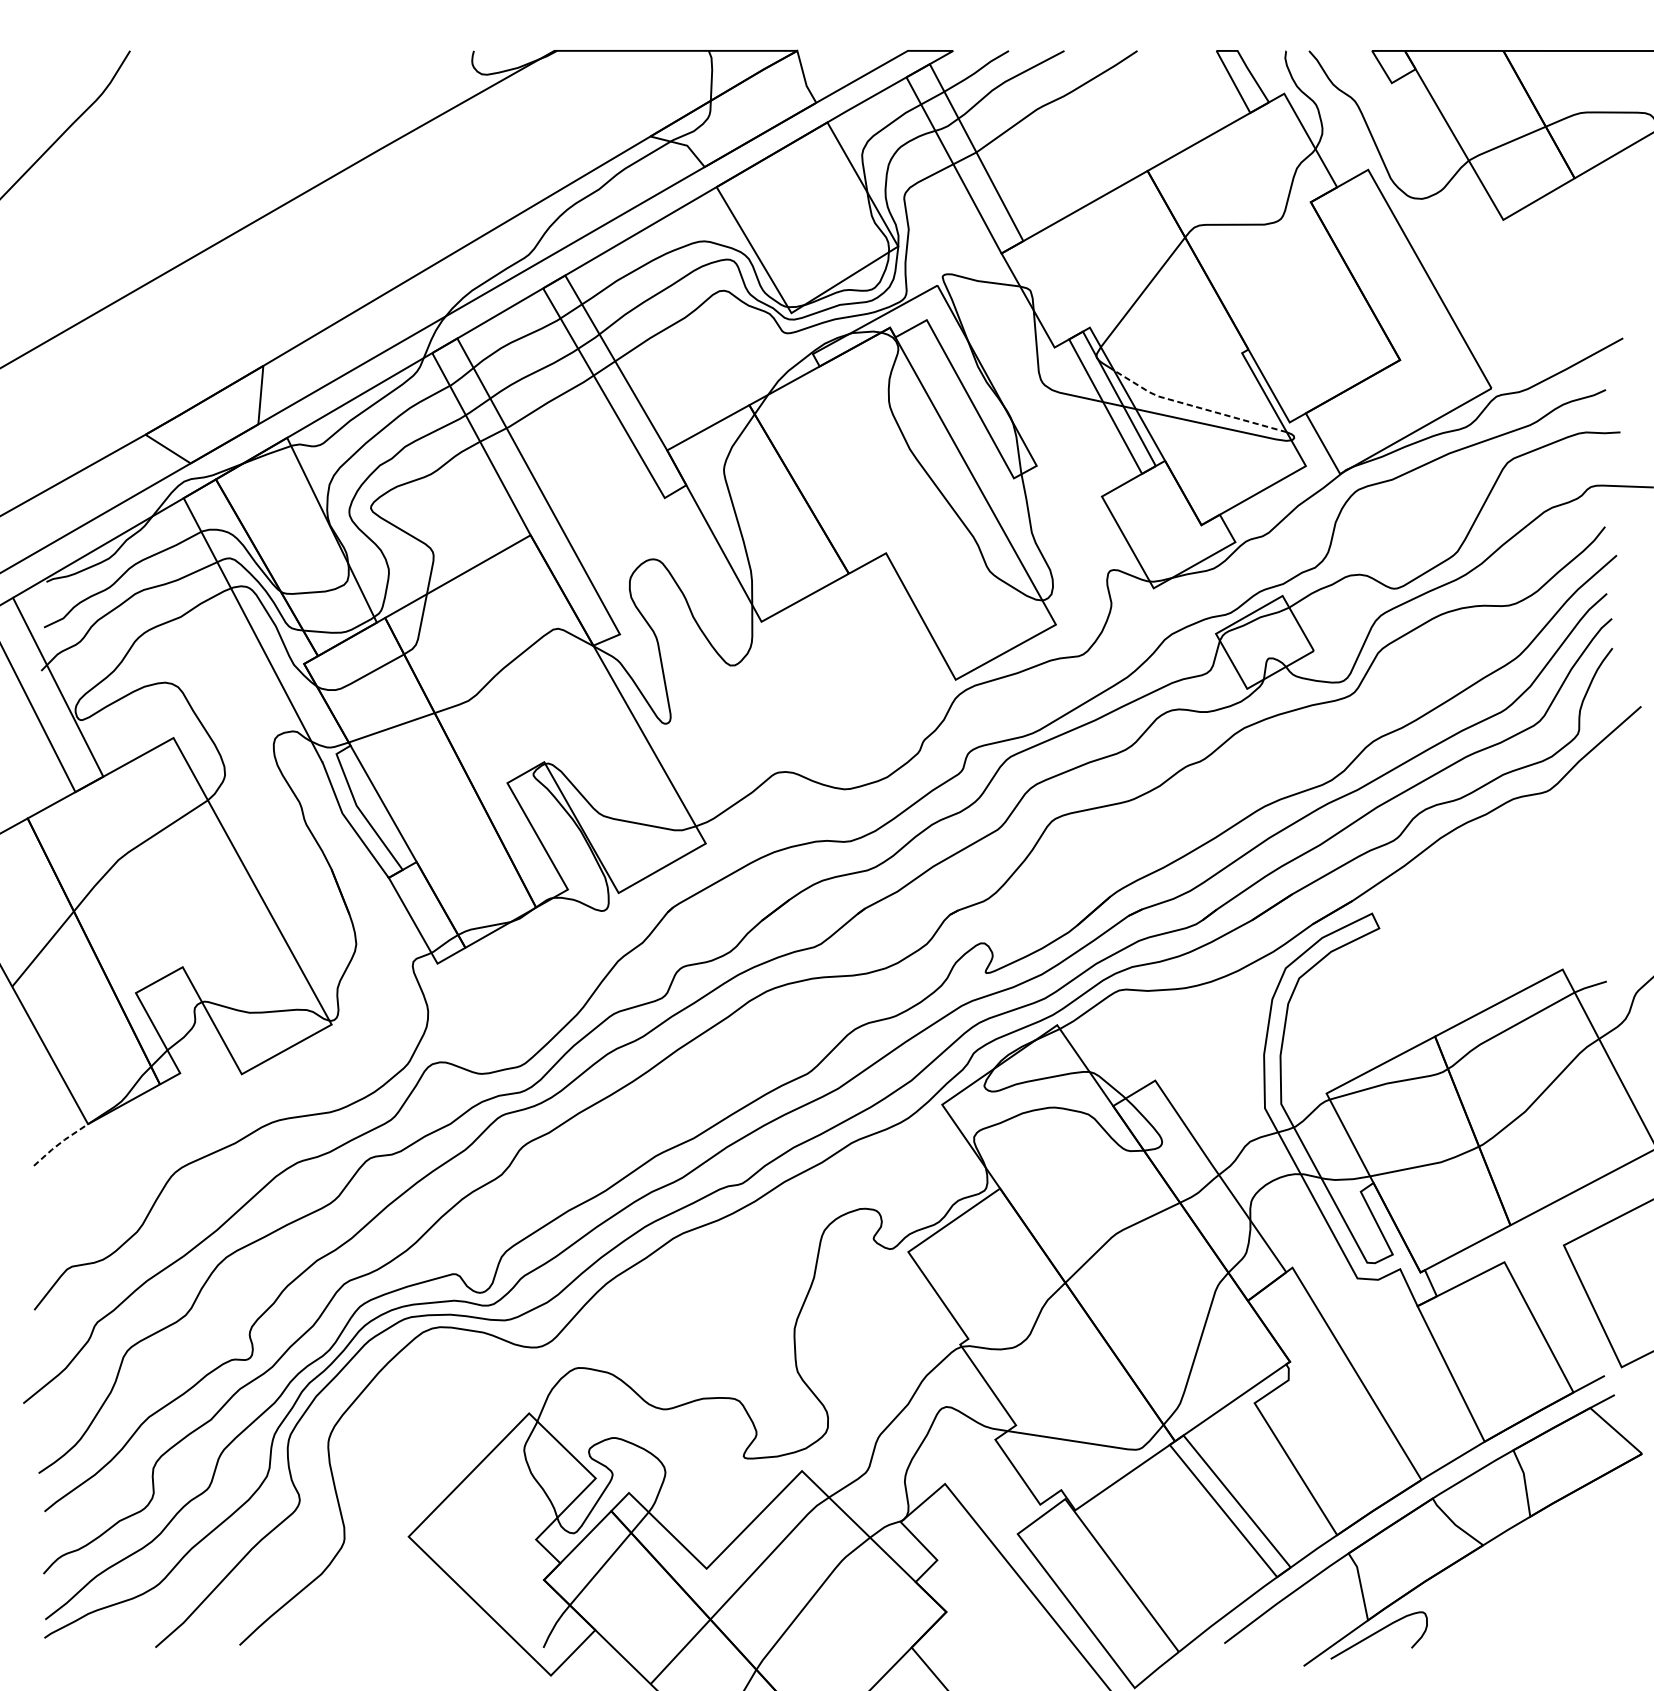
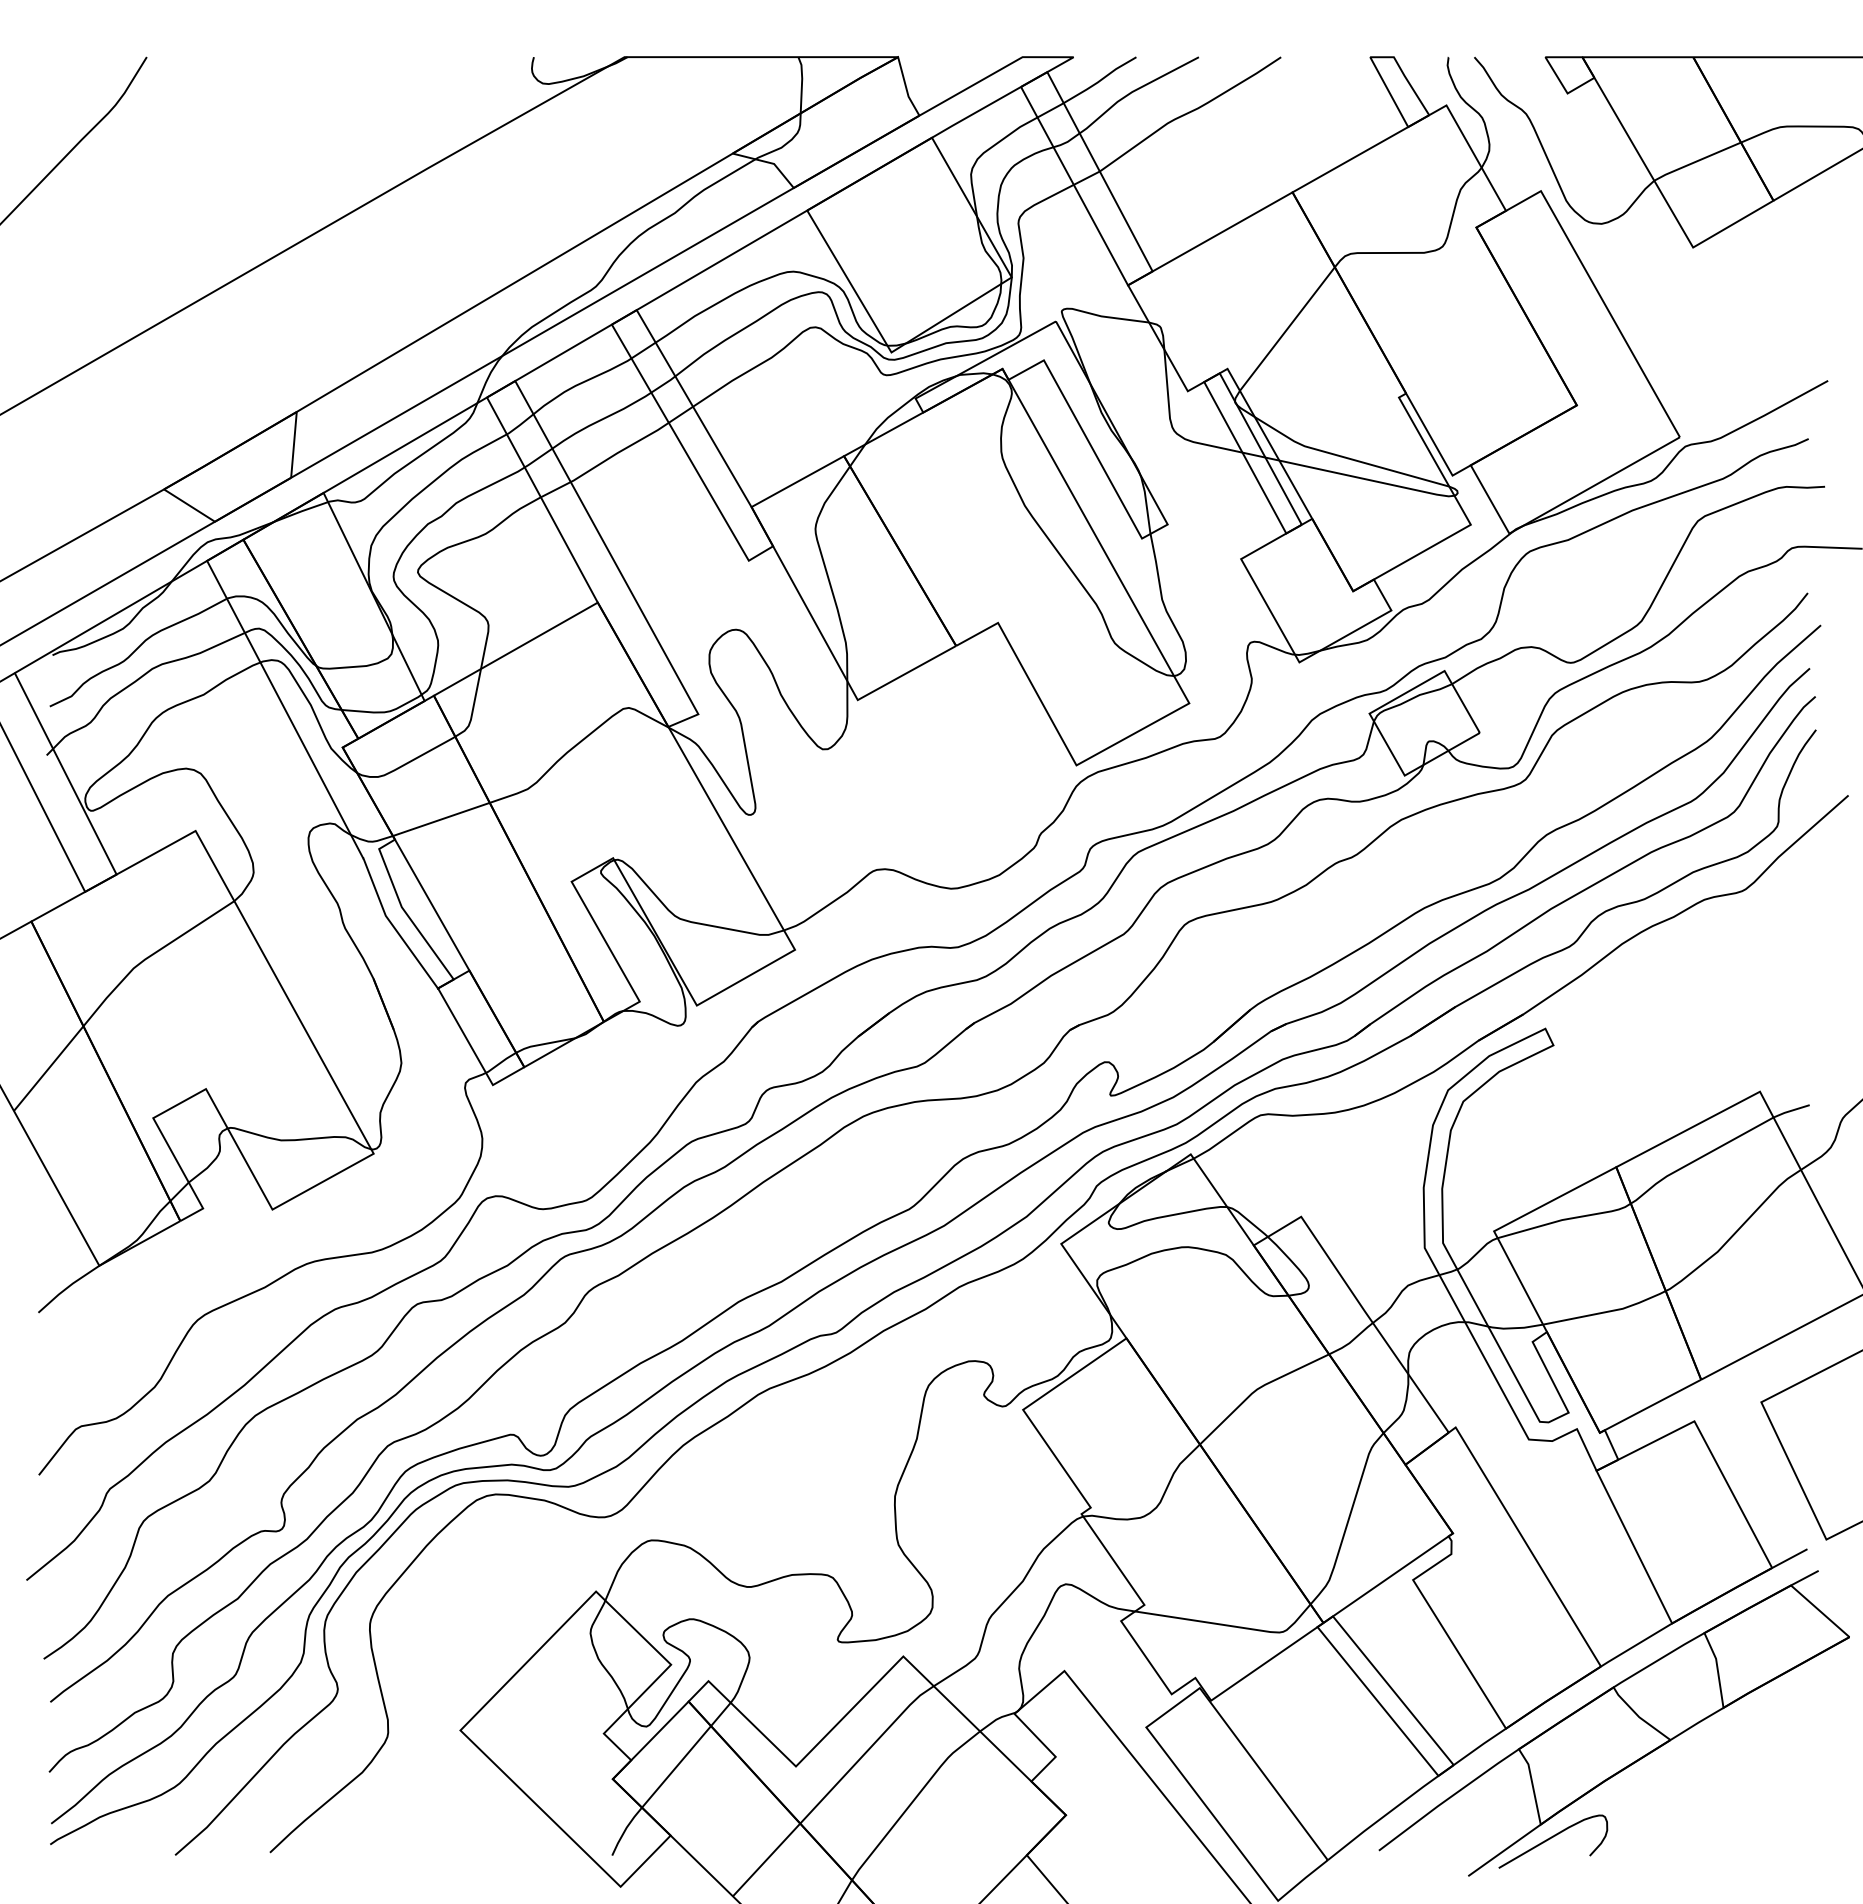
line: (1196, 407) -> (1347, 458), dashed -> solid
line: (59, 1143) -> (67, 1287), dashed -> solid

